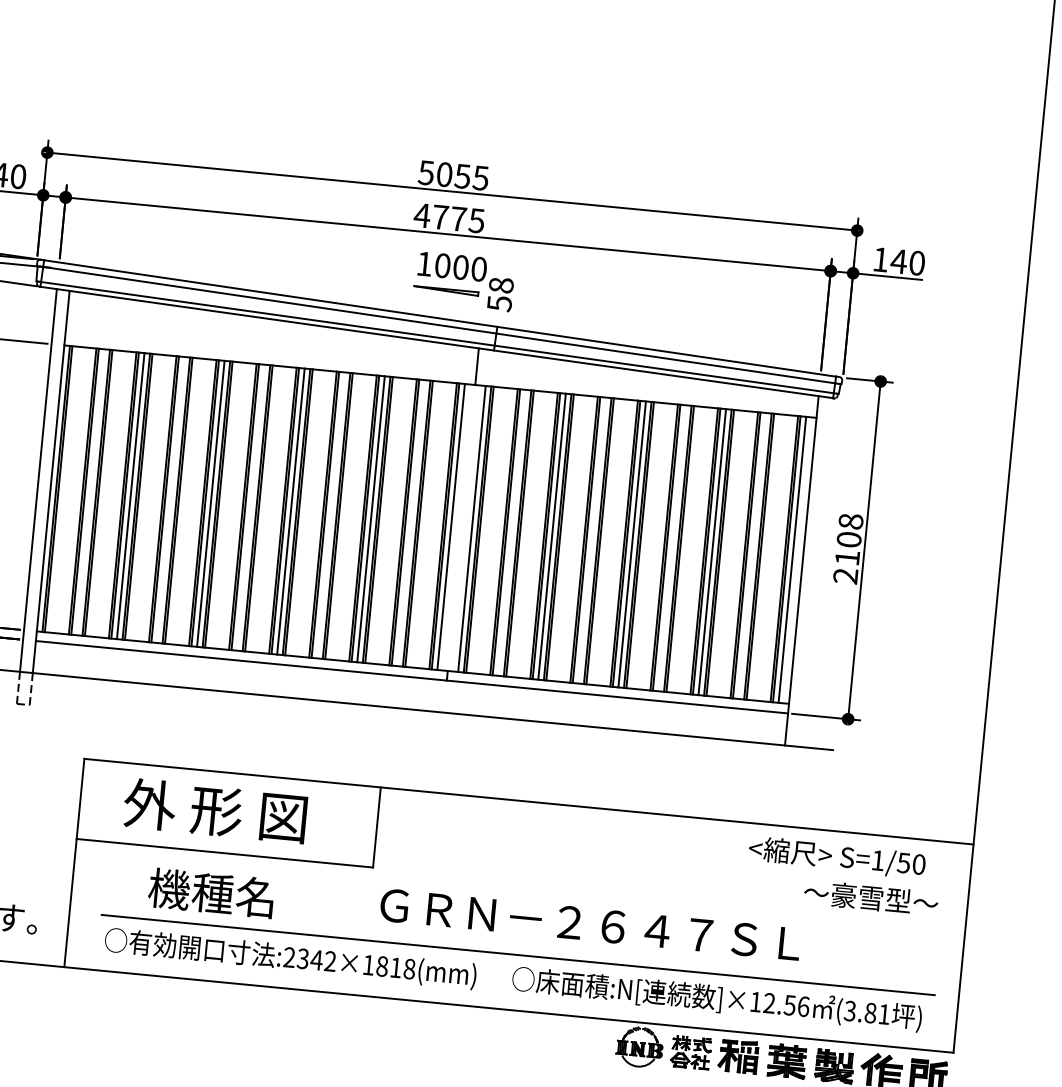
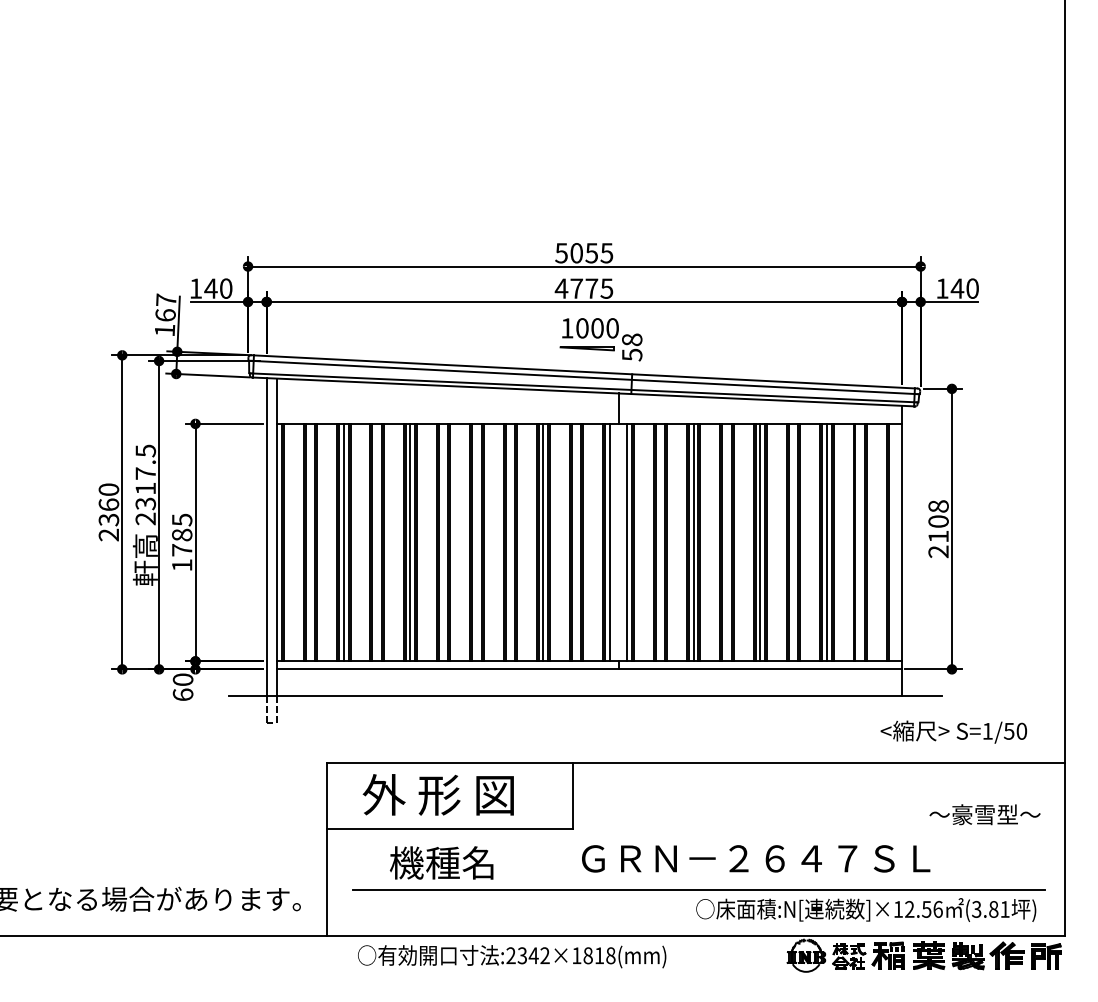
line: (290, 511) -> (476, 542), removed
line: (792, 559) -> (893, 542), removed
text: (836, 856) -> (953, 731), moved
text: (291, 958) -> (512, 956), moved

